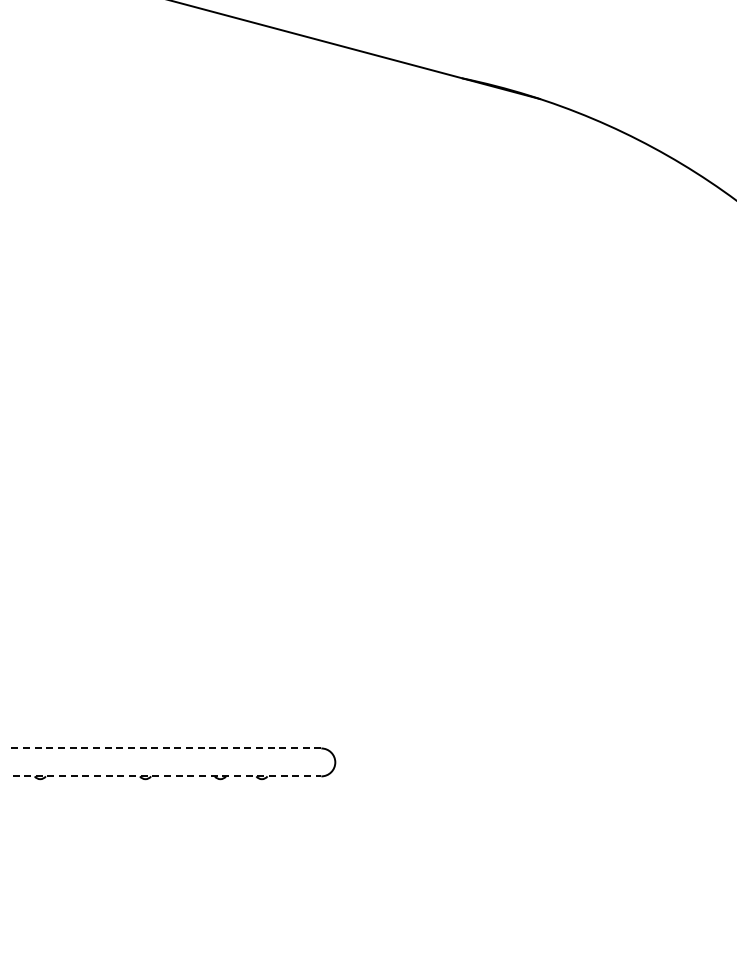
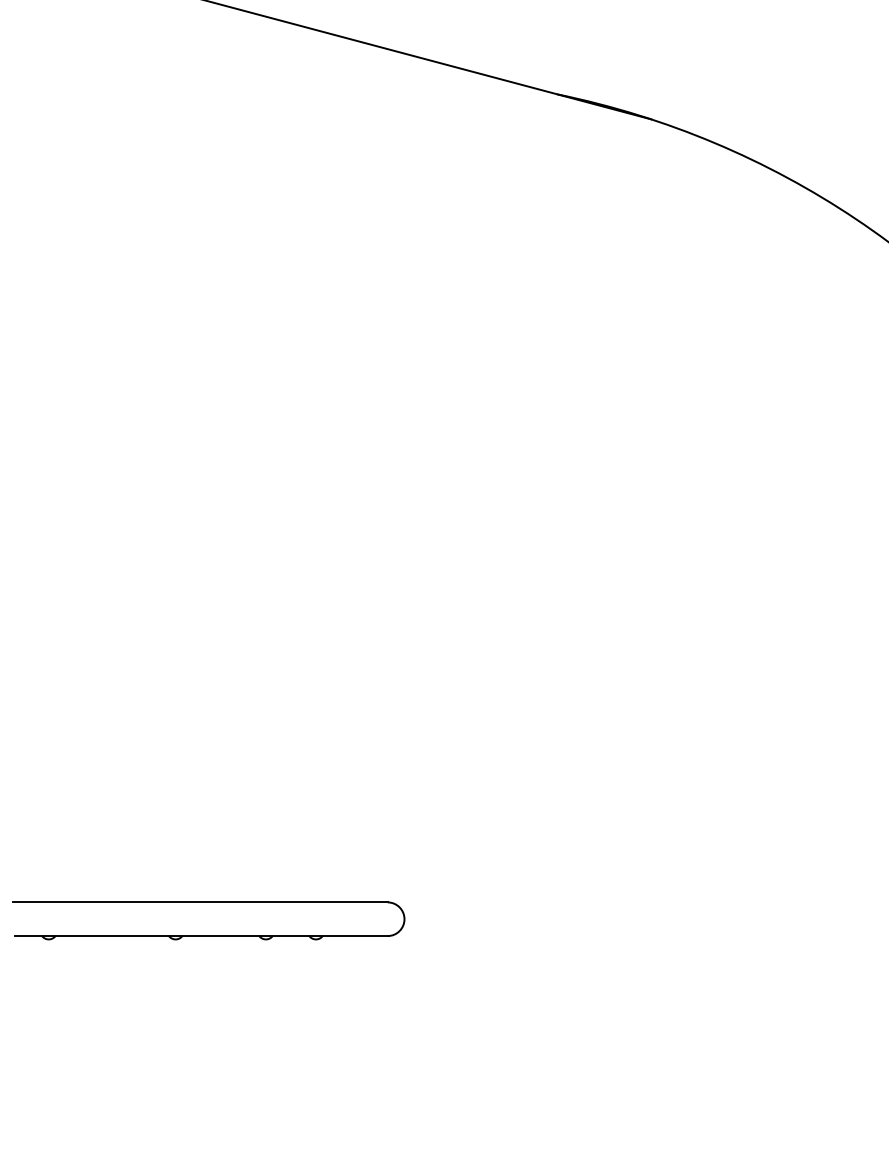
line: (165, 748) -> (199, 902), dashed -> solid
line: (167, 776) -> (202, 936), dashed -> solid

